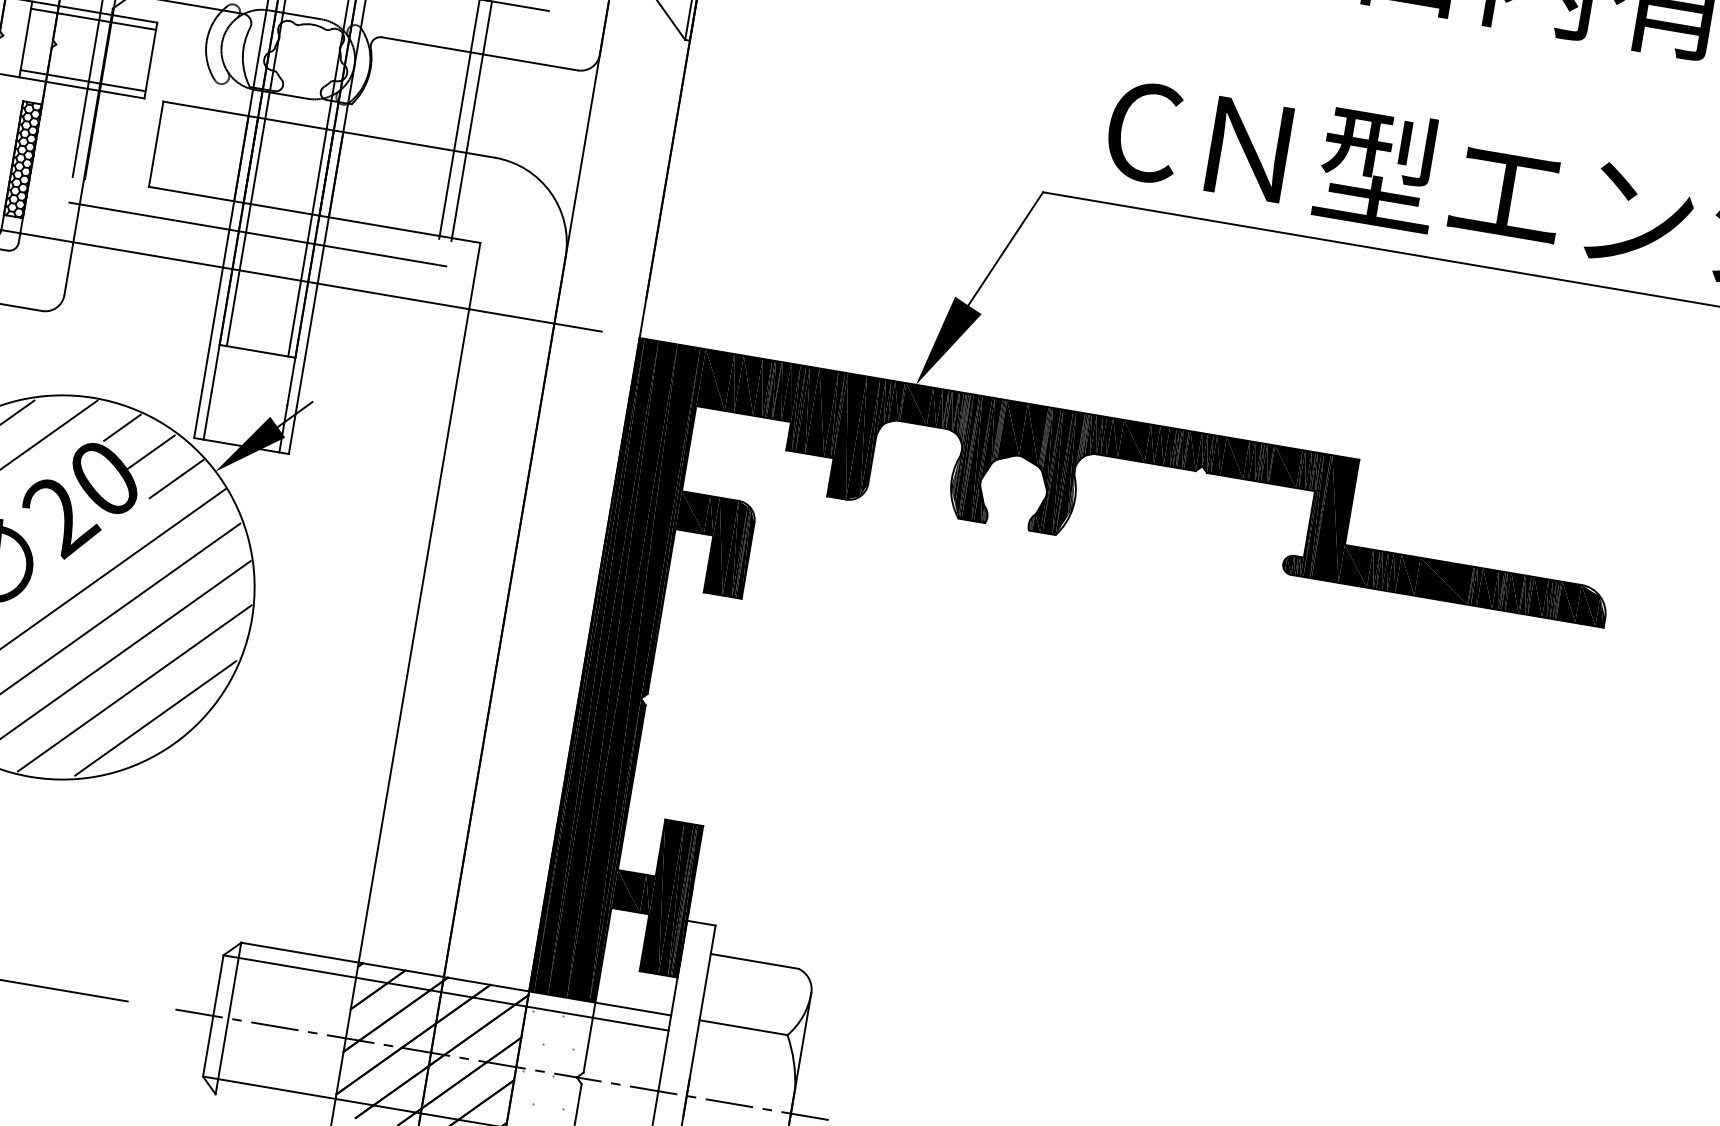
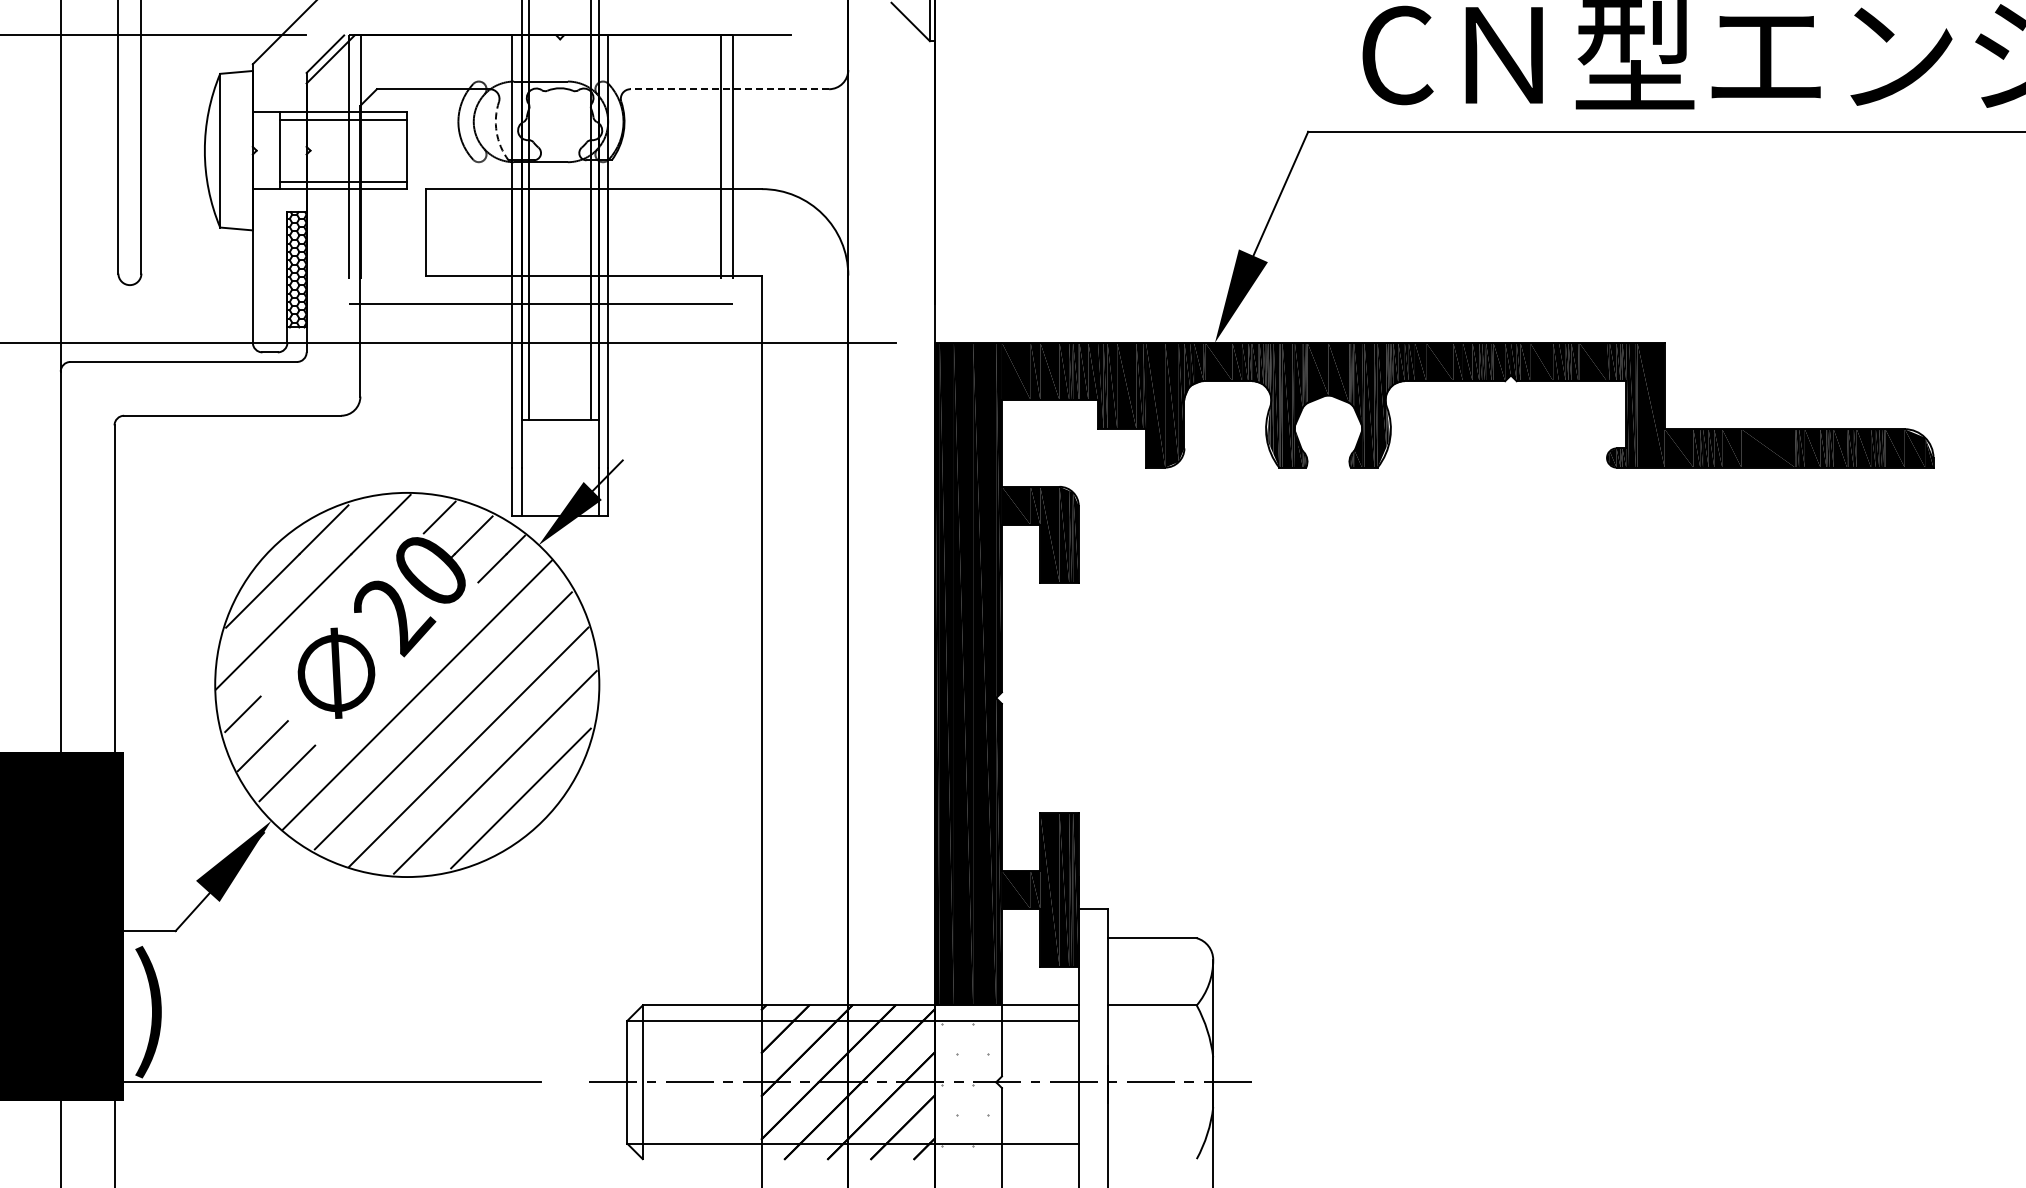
line: (479, 54) -> (729, 89), solid -> dashed
arc: (242, 57) -> (496, 132), solid -> dashed

